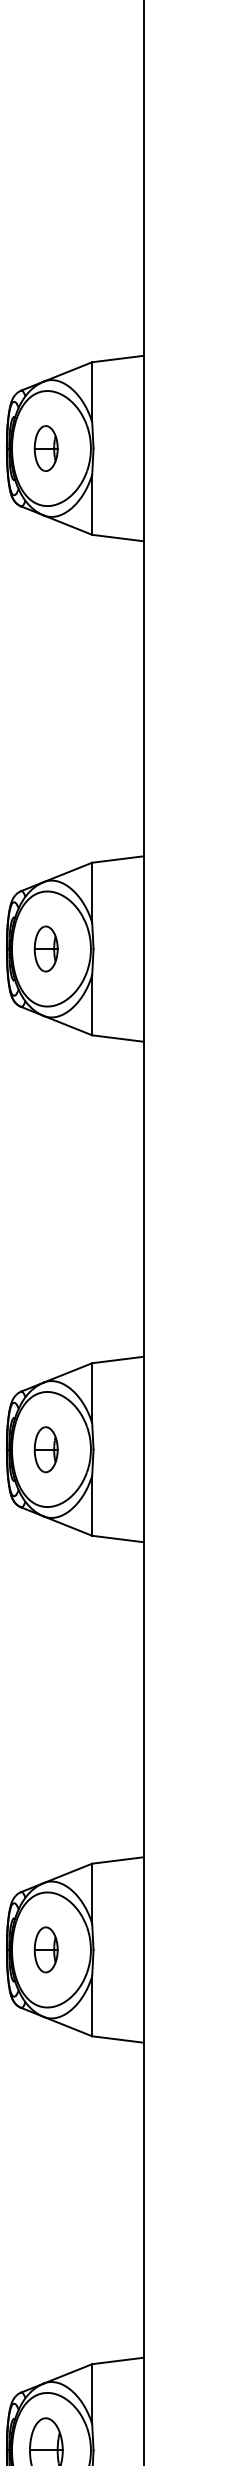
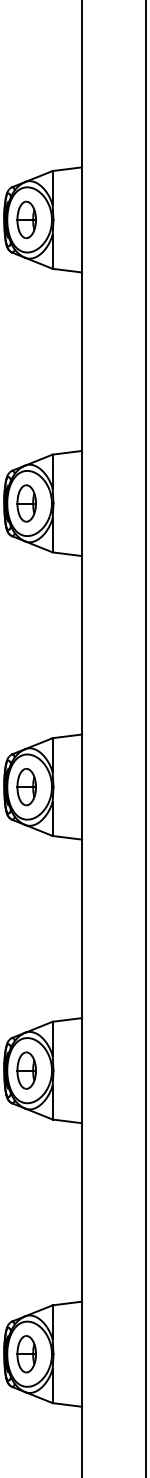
part: (45, 447) -> (26, 219), size x1.43
part: (45, 949) -> (26, 503), size x1.43
part: (45, 1450) -> (26, 787), size x1.43
part: (45, 1949) -> (26, 1070), size x1.43

